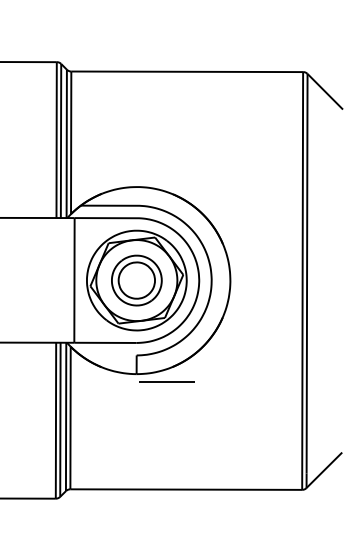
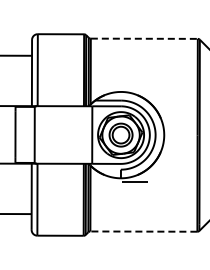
line: (187, 71) -> (144, 38), solid -> dashed
line: (185, 489) -> (143, 231), solid -> dashed

